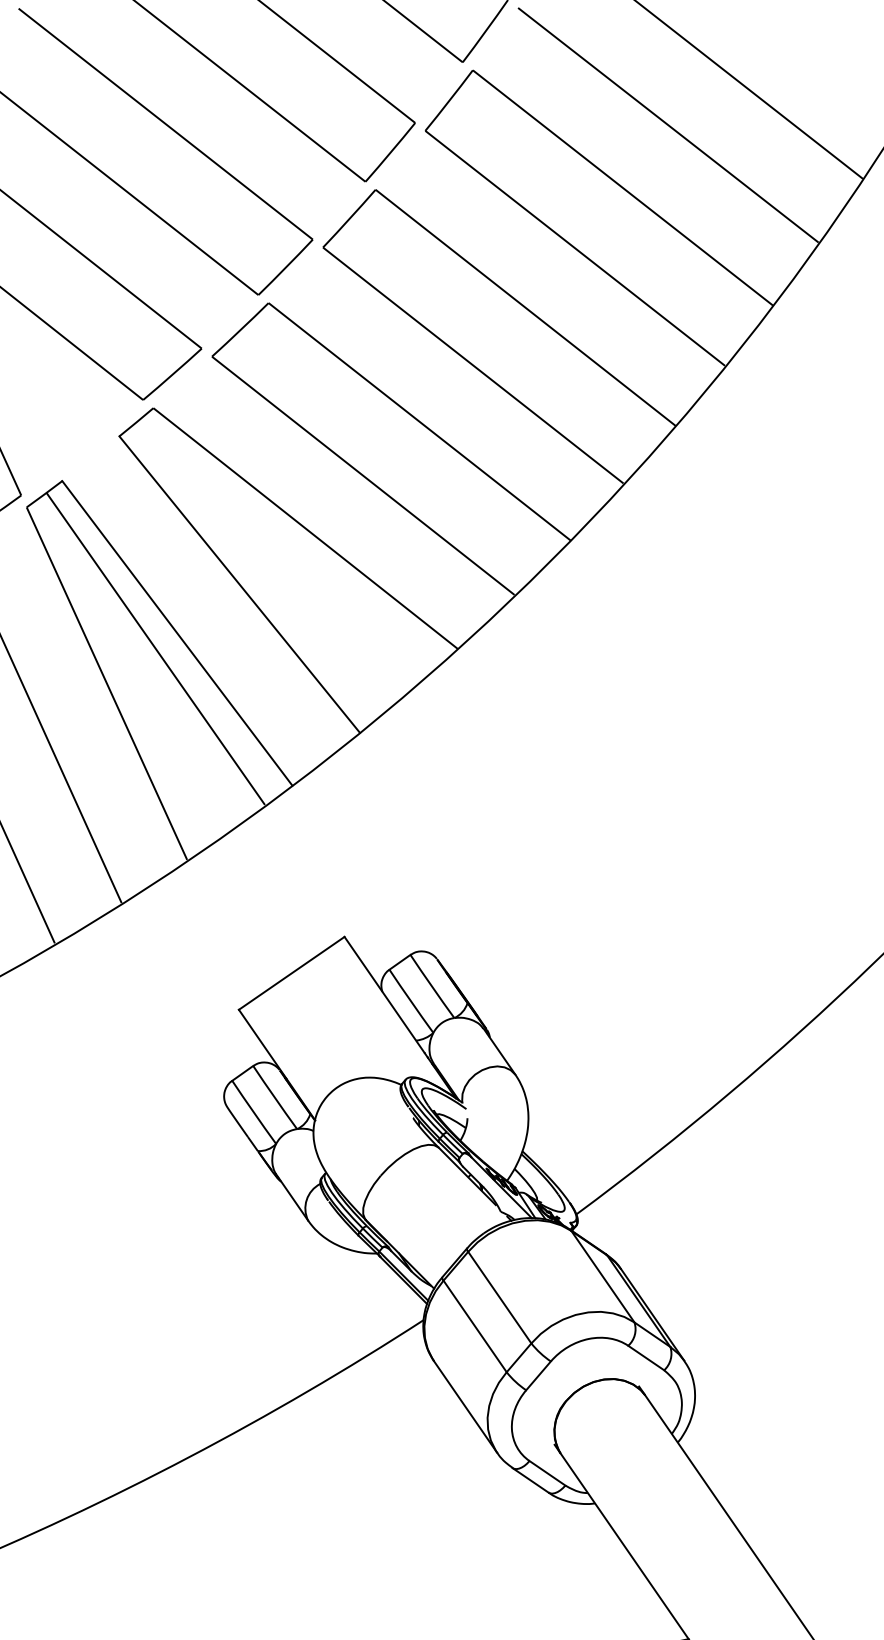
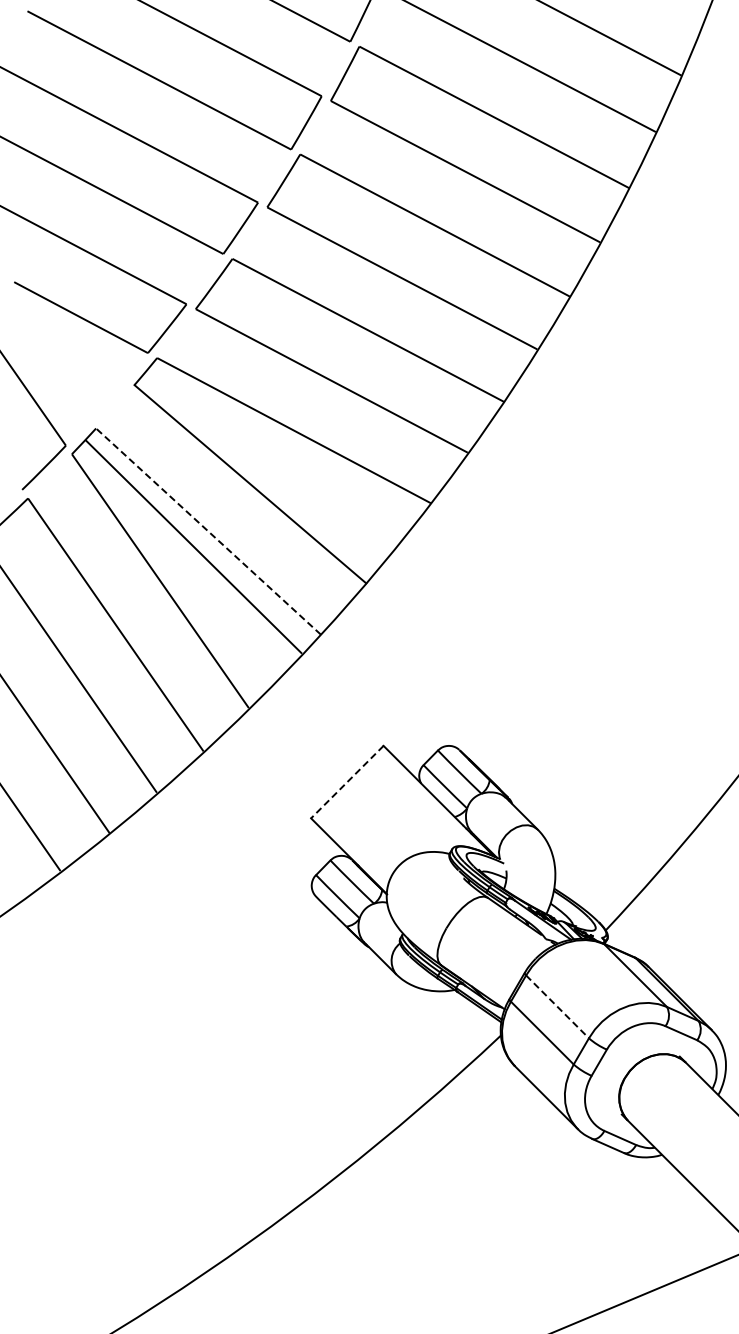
line: (177, 633) -> (208, 531), solid -> dashed
line: (291, 973) -> (347, 782), solid -> dashed
line: (499, 1298) -> (557, 1007), solid -> dashed

